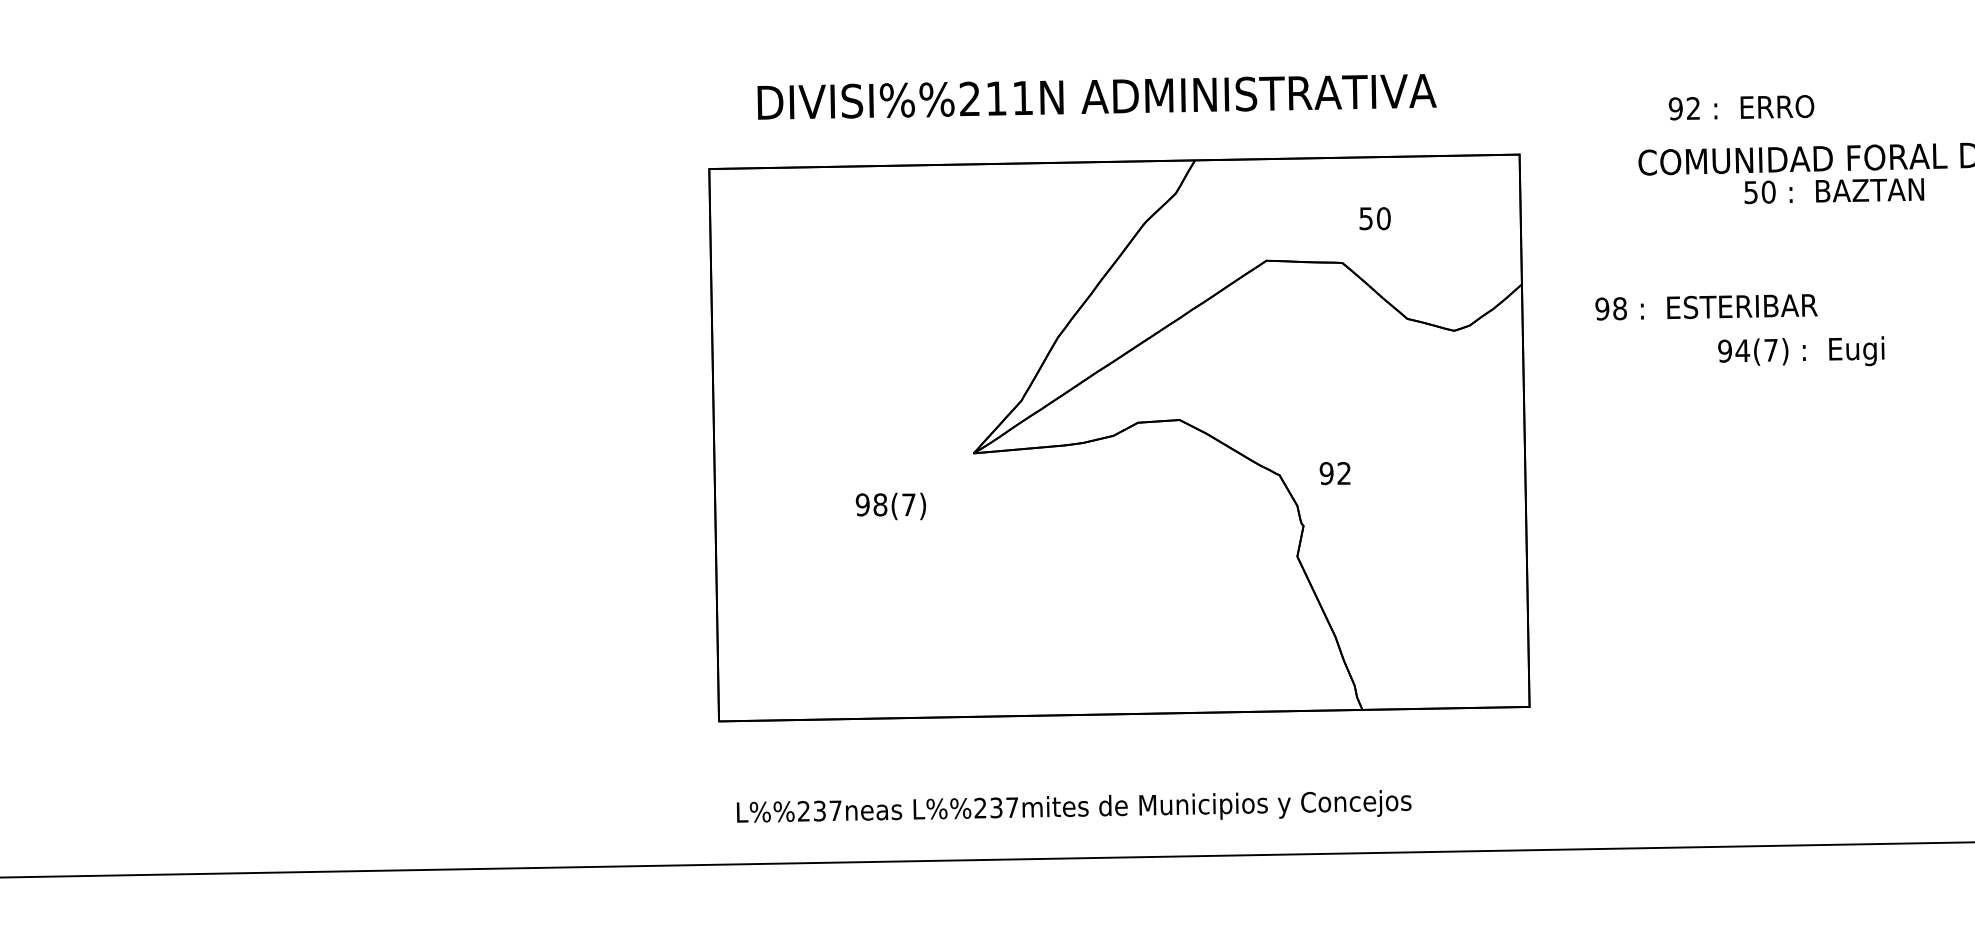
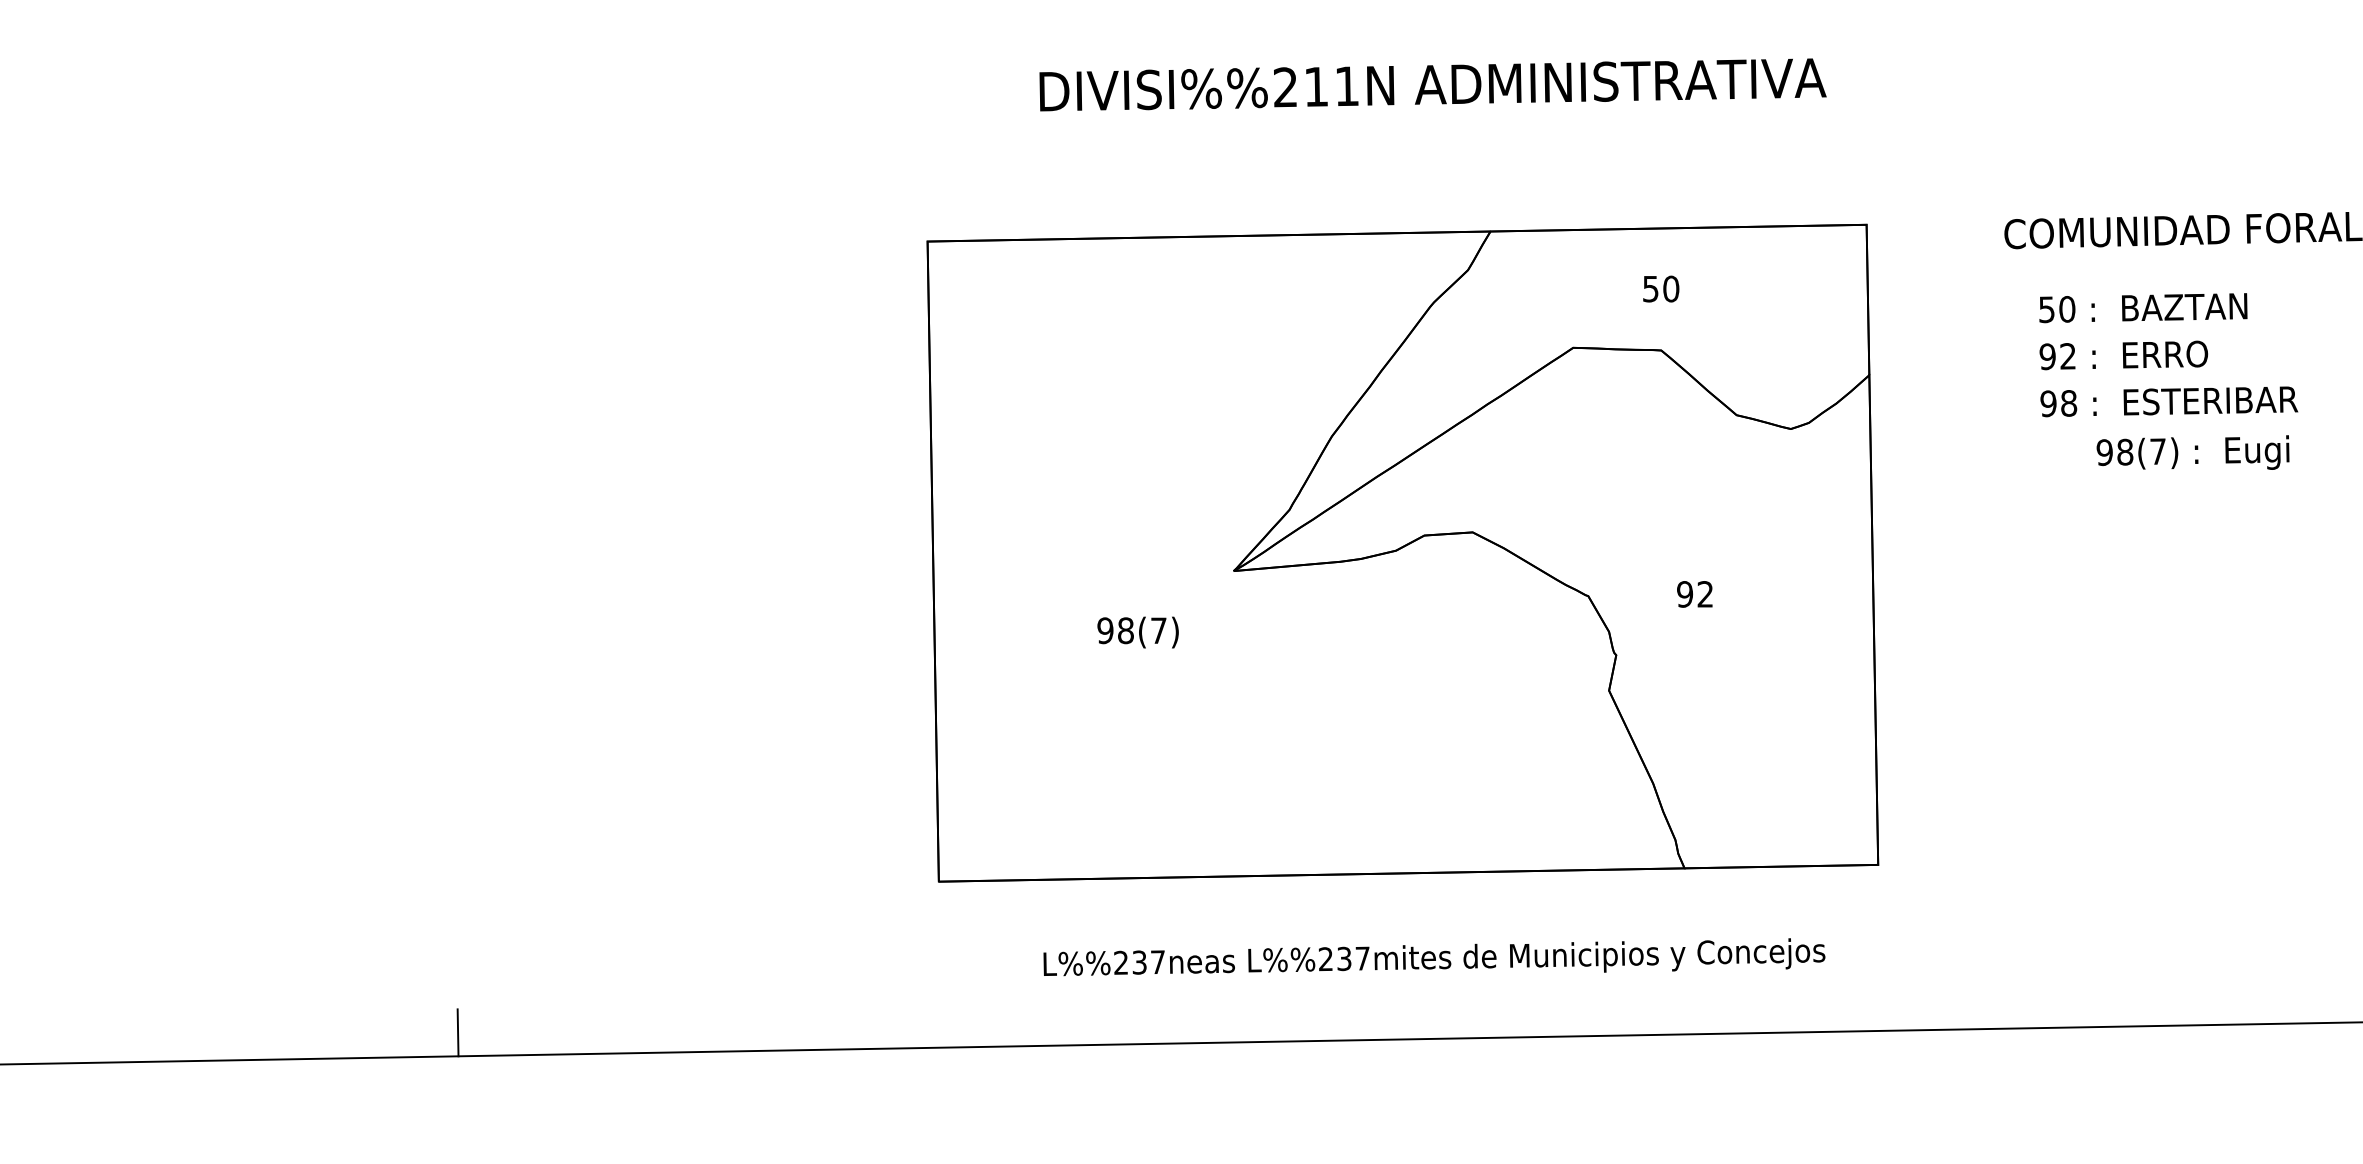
text: (1096, 96) -> (1432, 84), moved
text: (1741, 107) -> (2123, 355), moved
text: (1834, 191) -> (2143, 308), moved
text: (1375, 218) -> (1661, 288), moved
text: (1706, 307) -> (2169, 401), moved
text: (1742, 350) -> (2124, 451), 94(7) -> 98(7)
text: (1334, 473) -> (1694, 594), moved
text: (1074, 806) -> (1434, 957), moved
line: (303, 851) -> (457, 1032), added

